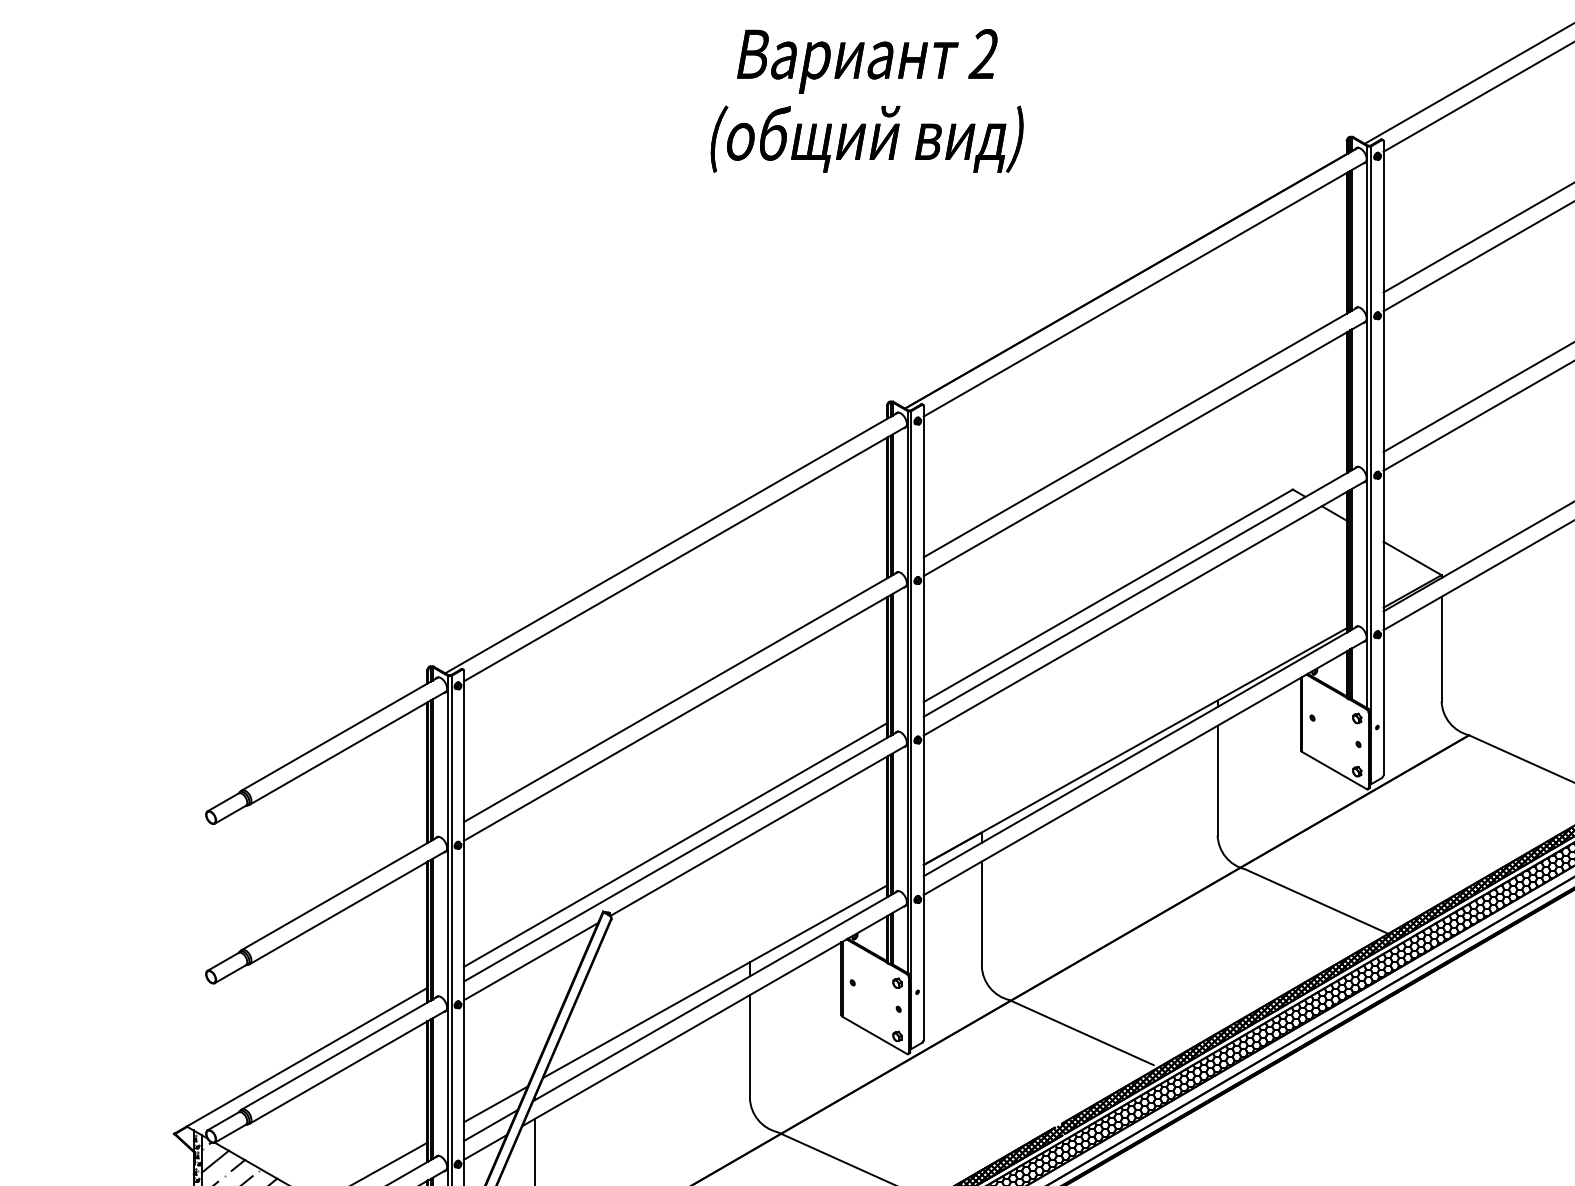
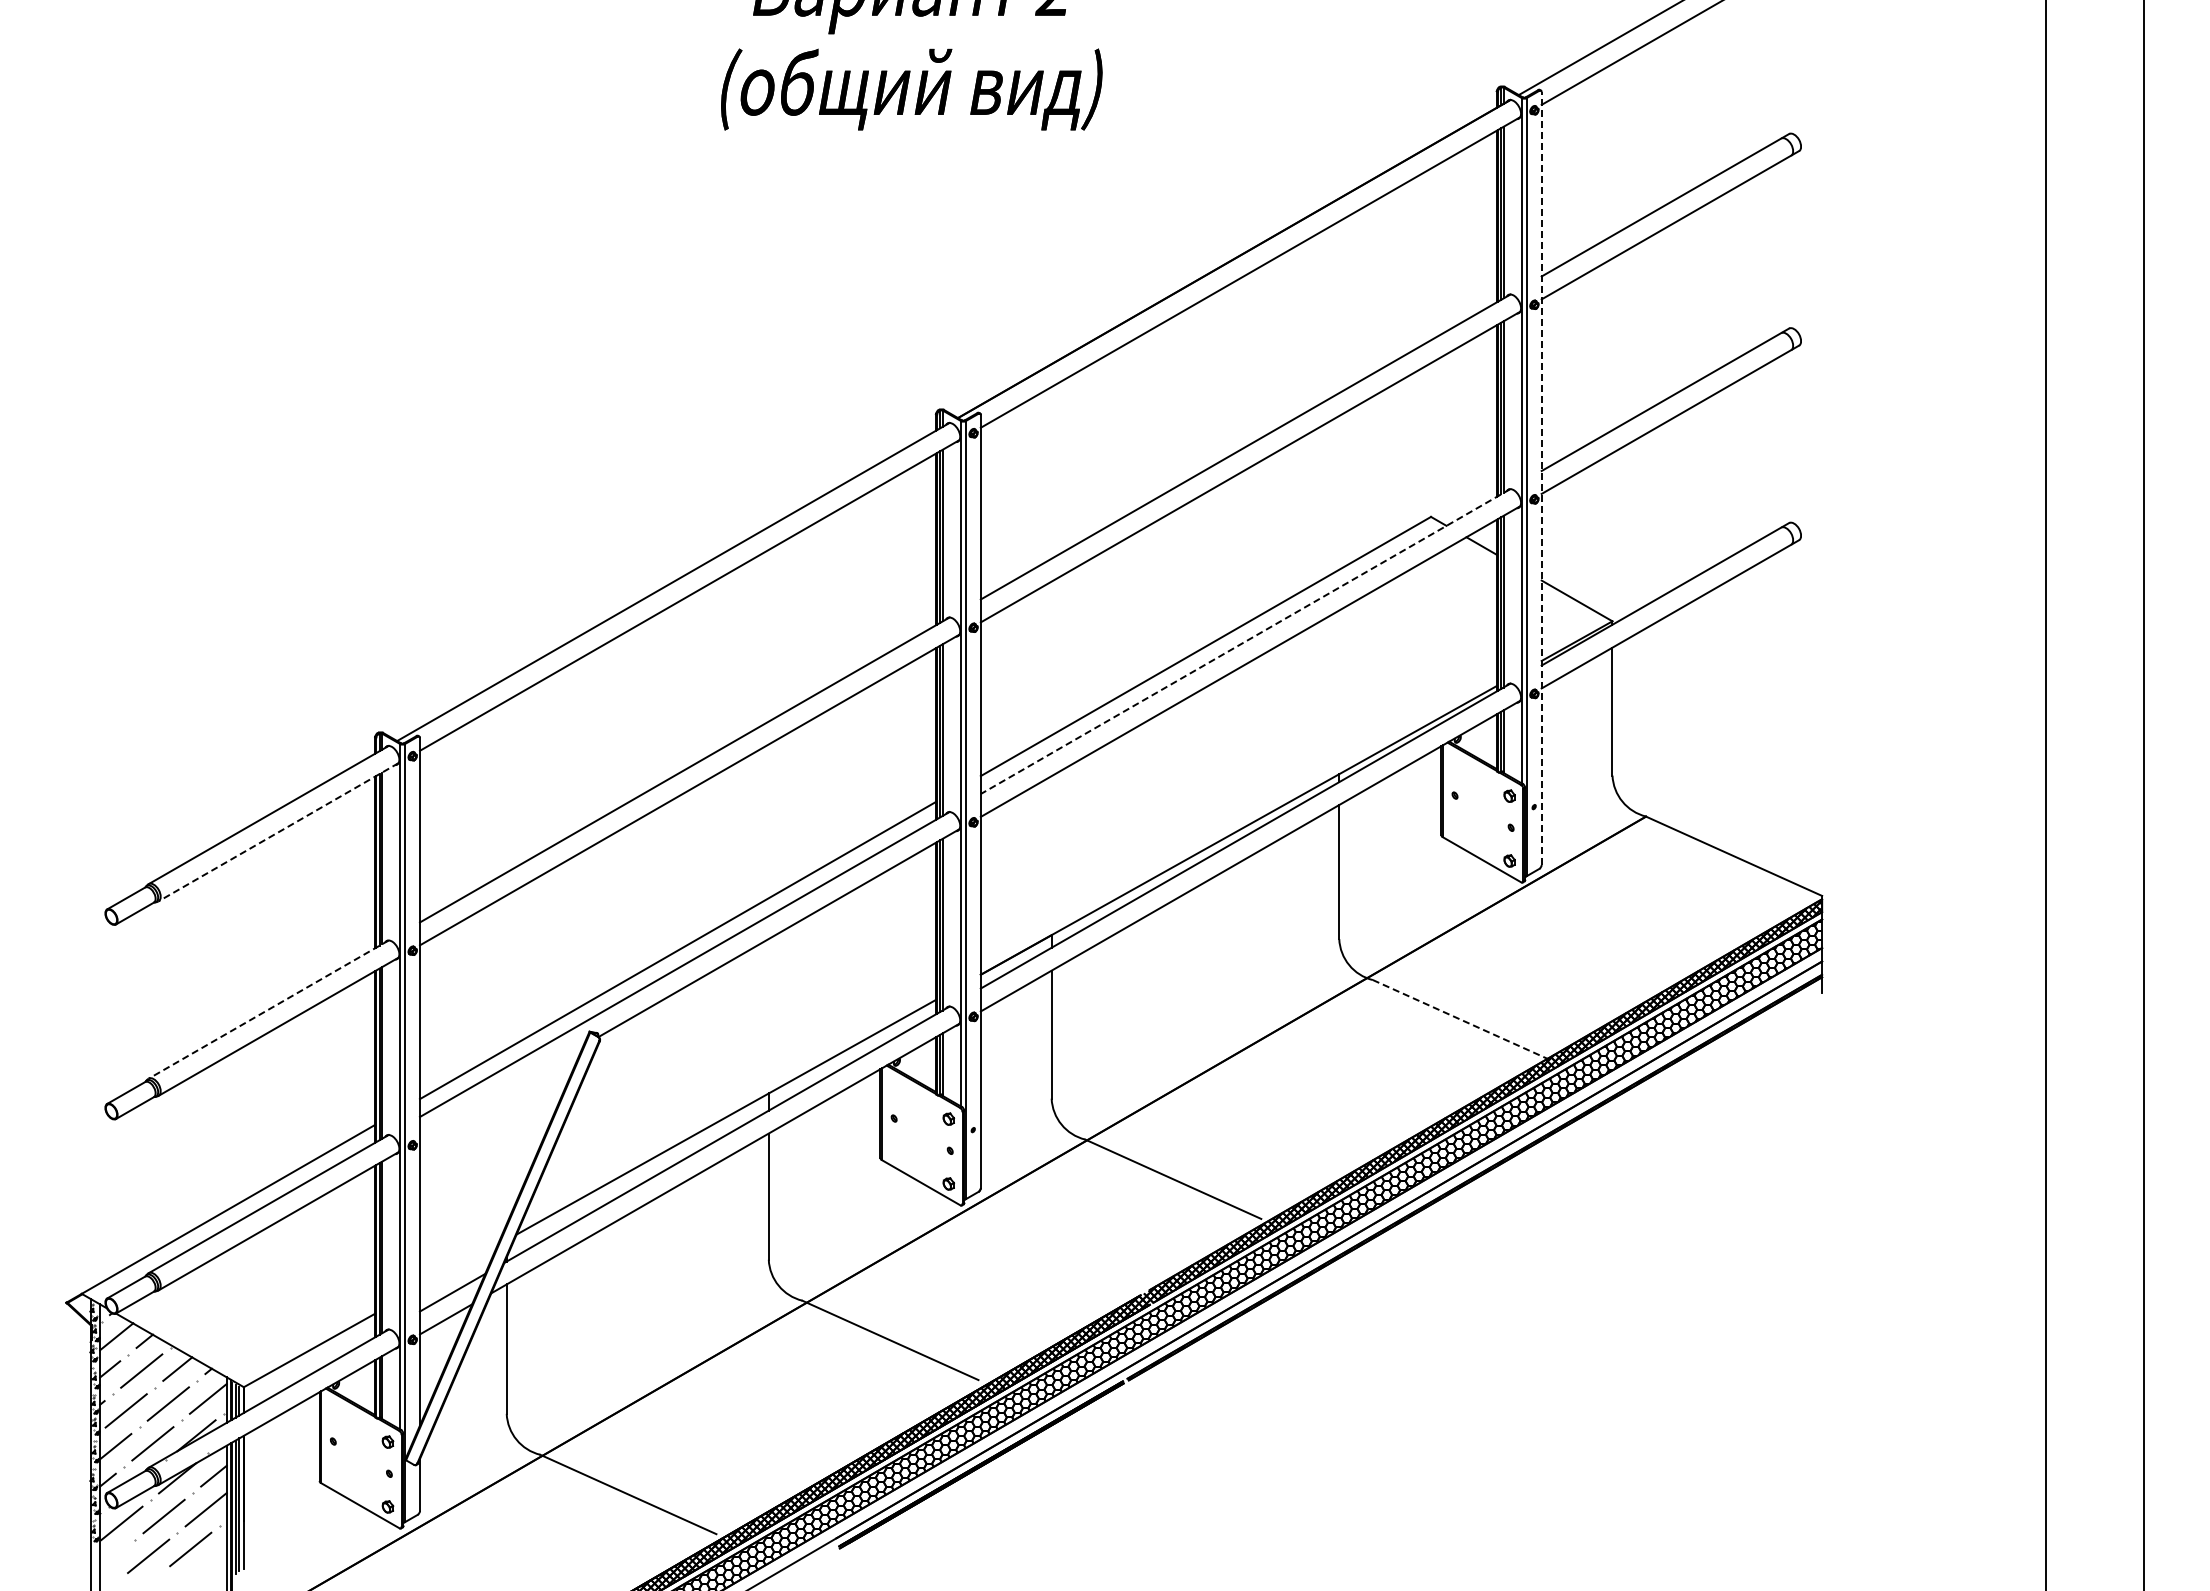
line: (1383, 458) -> (1541, 478), solid -> dashed
line: (1140, 591) -> (1245, 641), solid -> dashed
line: (348, 748) -> (278, 832), solid -> dashed
line: (339, 893) -> (268, 1009), solid -> dashed
line: (1317, 901) -> (1460, 1019), solid -> dashed
line: (530, 961) -> (501, 1092), removed
line: (495, 1104) -> (458, 1266), removed

